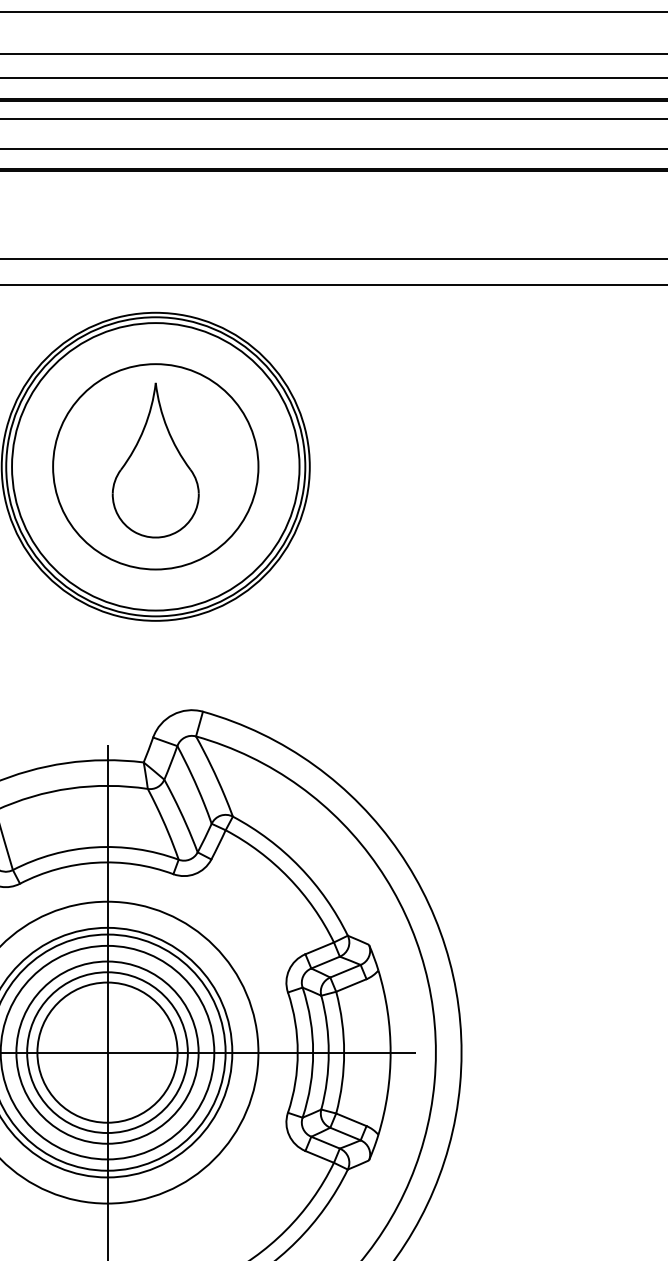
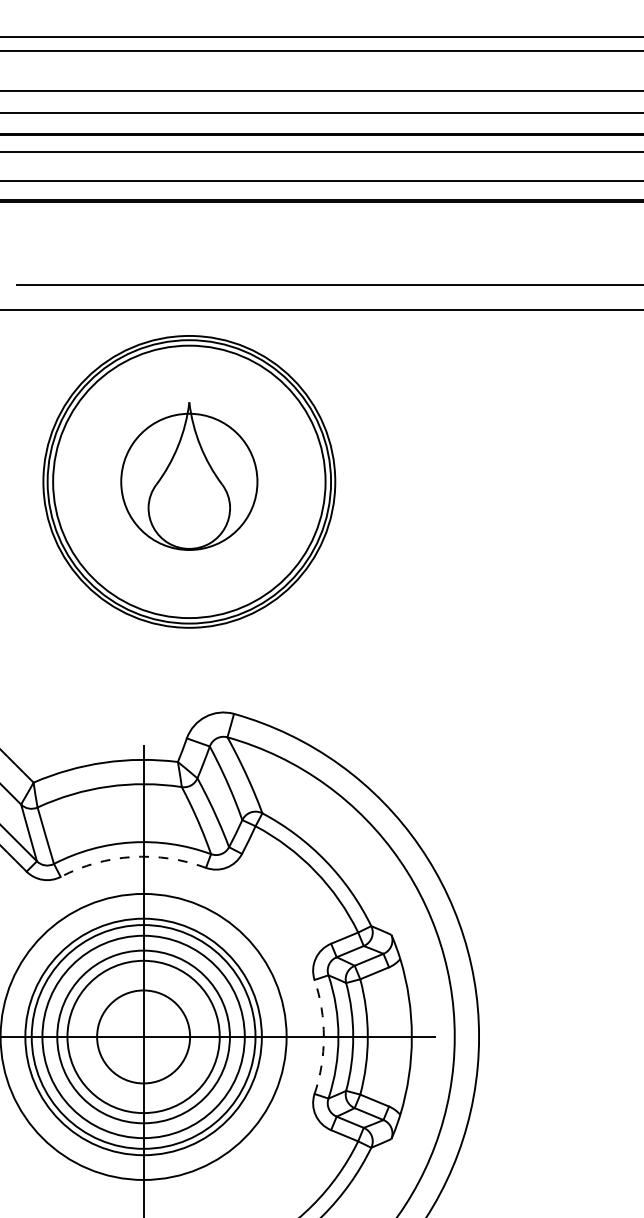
circle: (155, 466) -> (189, 481), size x0.7
arc: (95, 863) -> (132, 857), solid -> dashed
circle: (107, 1052) -> (143, 1036), size x0.7
arc: (297, 1052) -> (323, 1036), solid -> dashed

